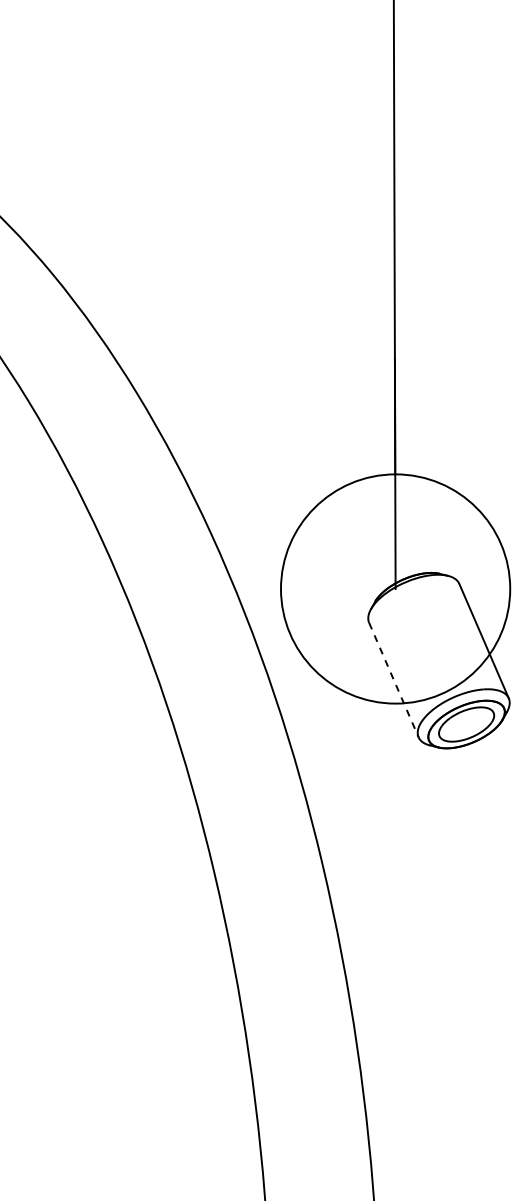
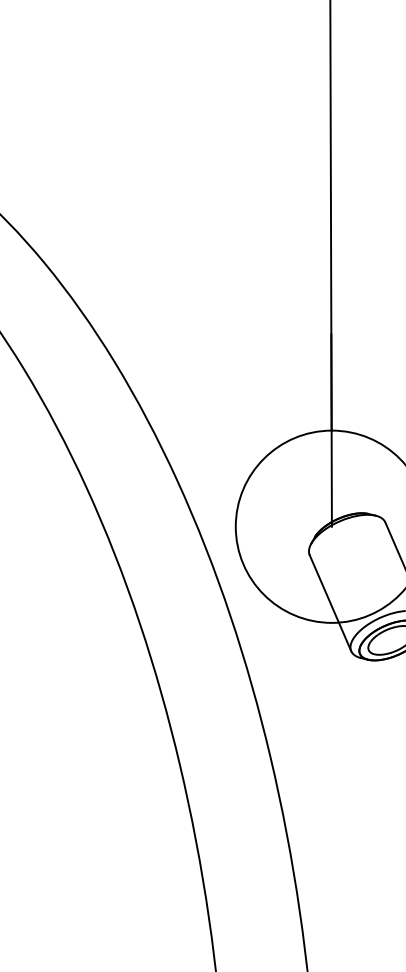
line: (394, 680) -> (330, 603), dashed -> solid

